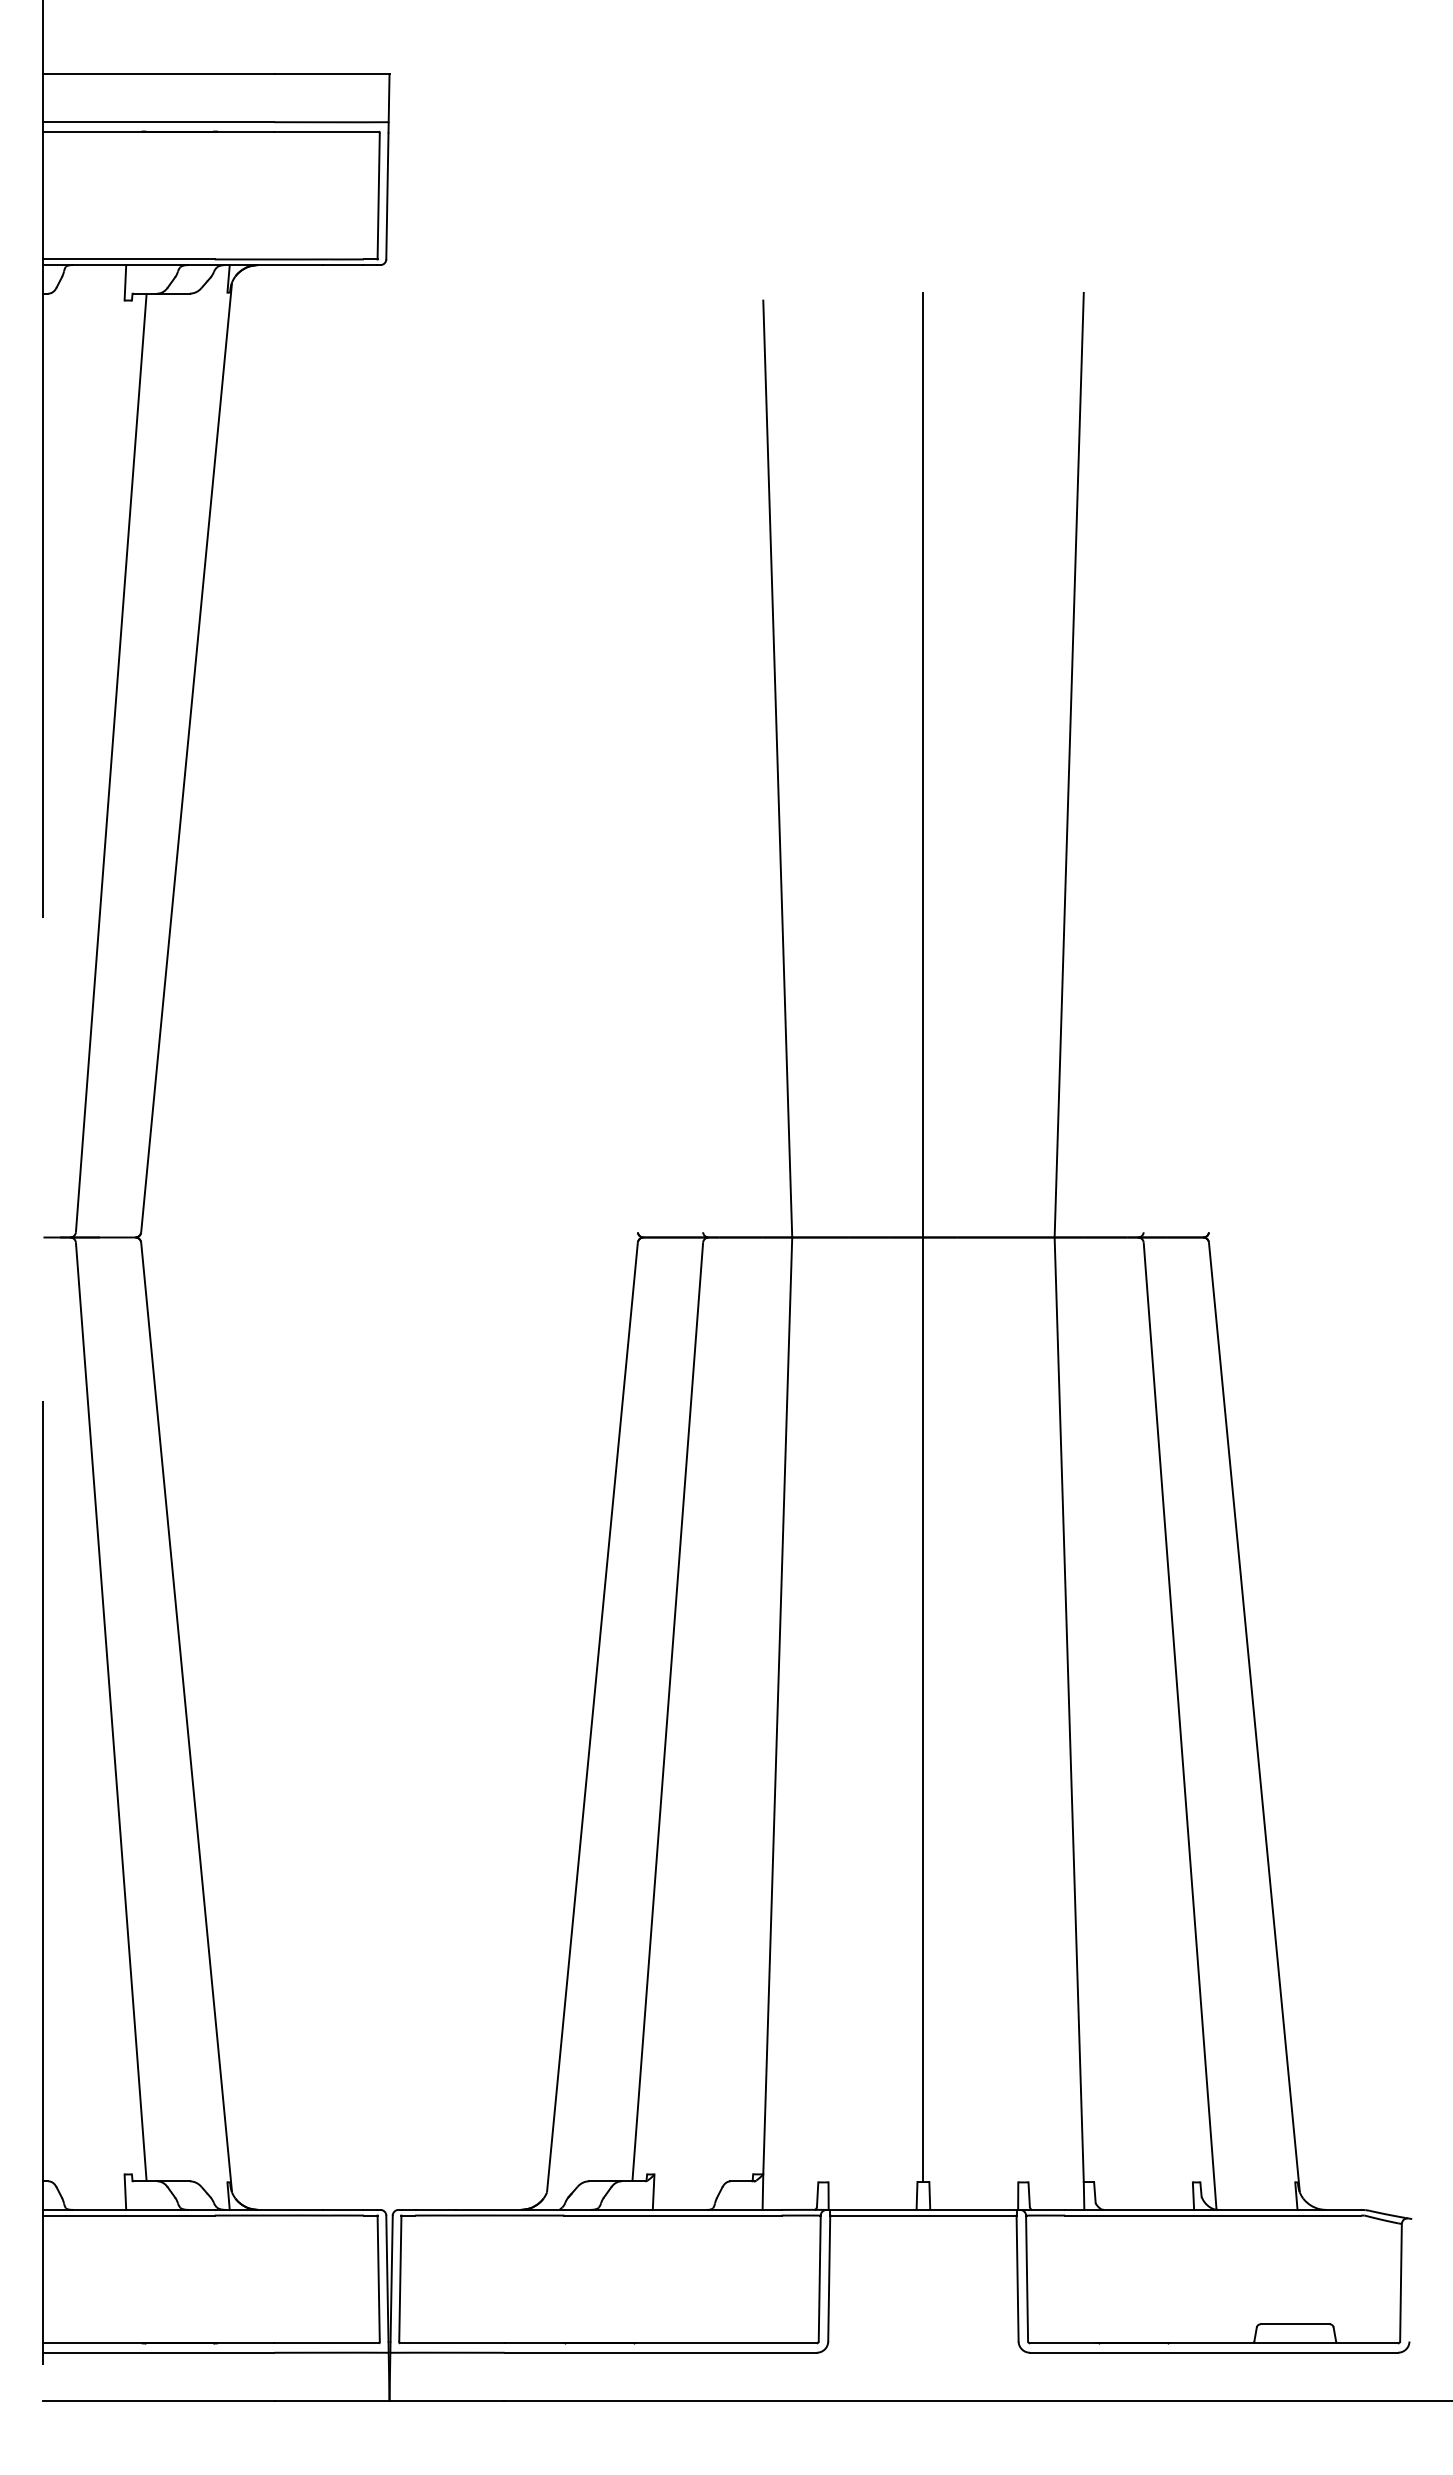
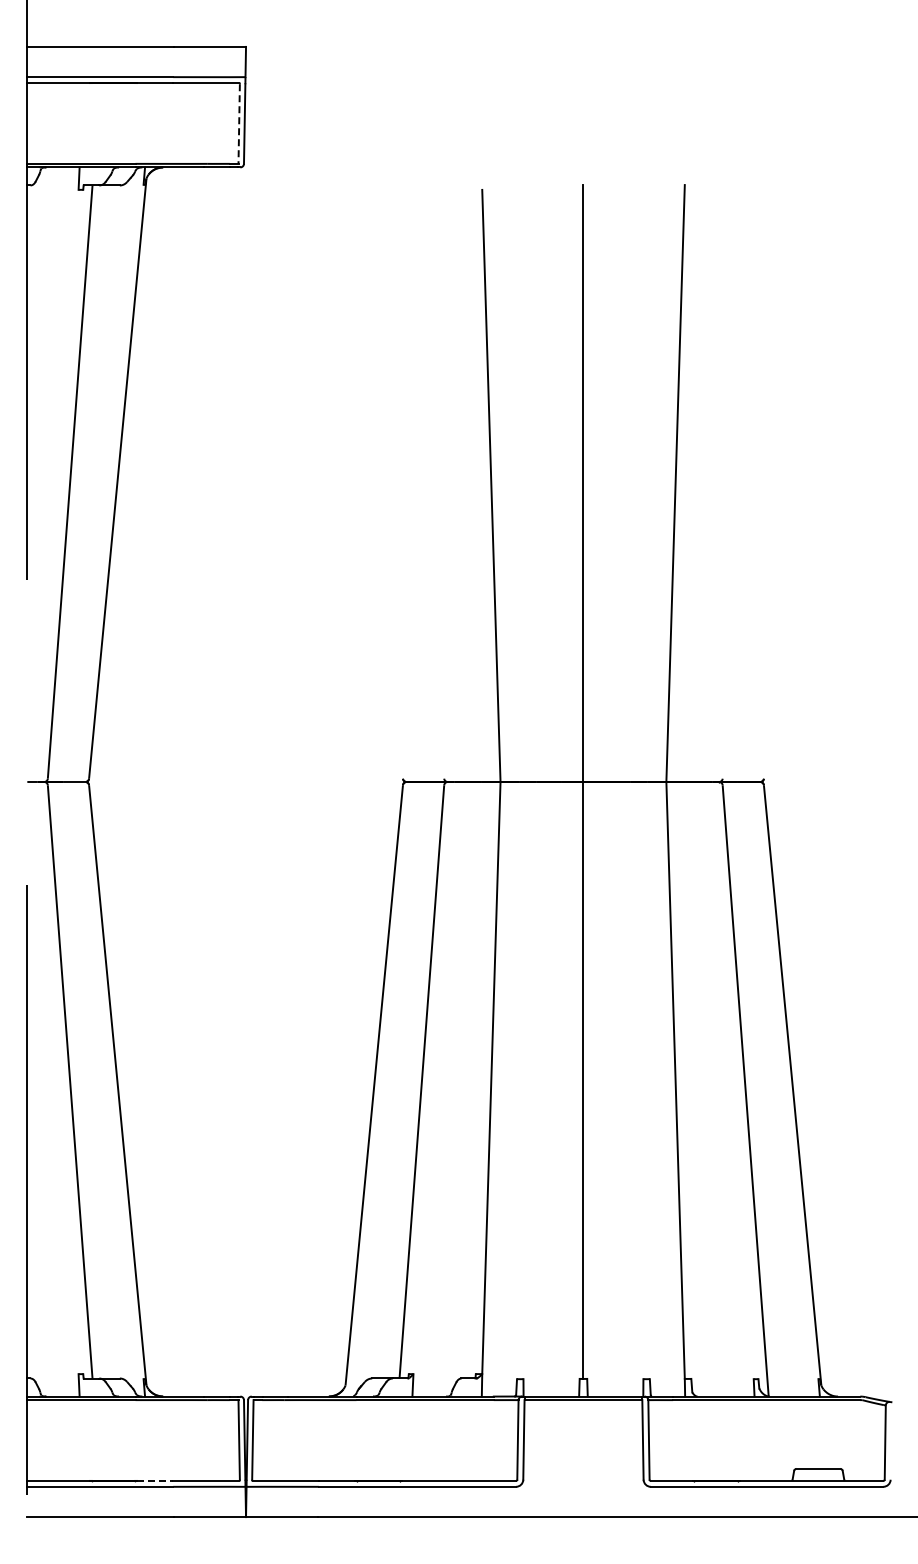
line: (379, 197) -> (239, 124), solid -> dashed
line: (246, 2342) -> (155, 1480), solid -> dashed

